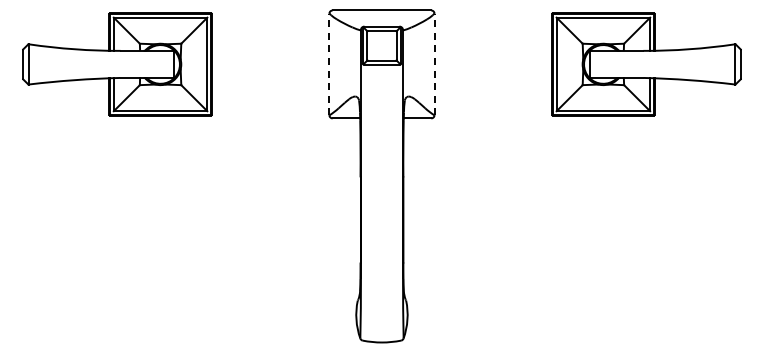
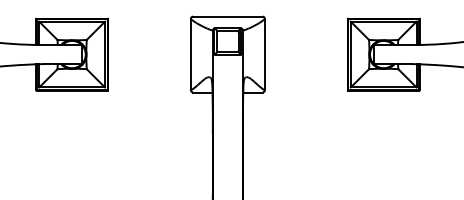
line: (329, 64) -> (190, 54), dashed -> solid
line: (434, 64) -> (264, 54), dashed -> solid

